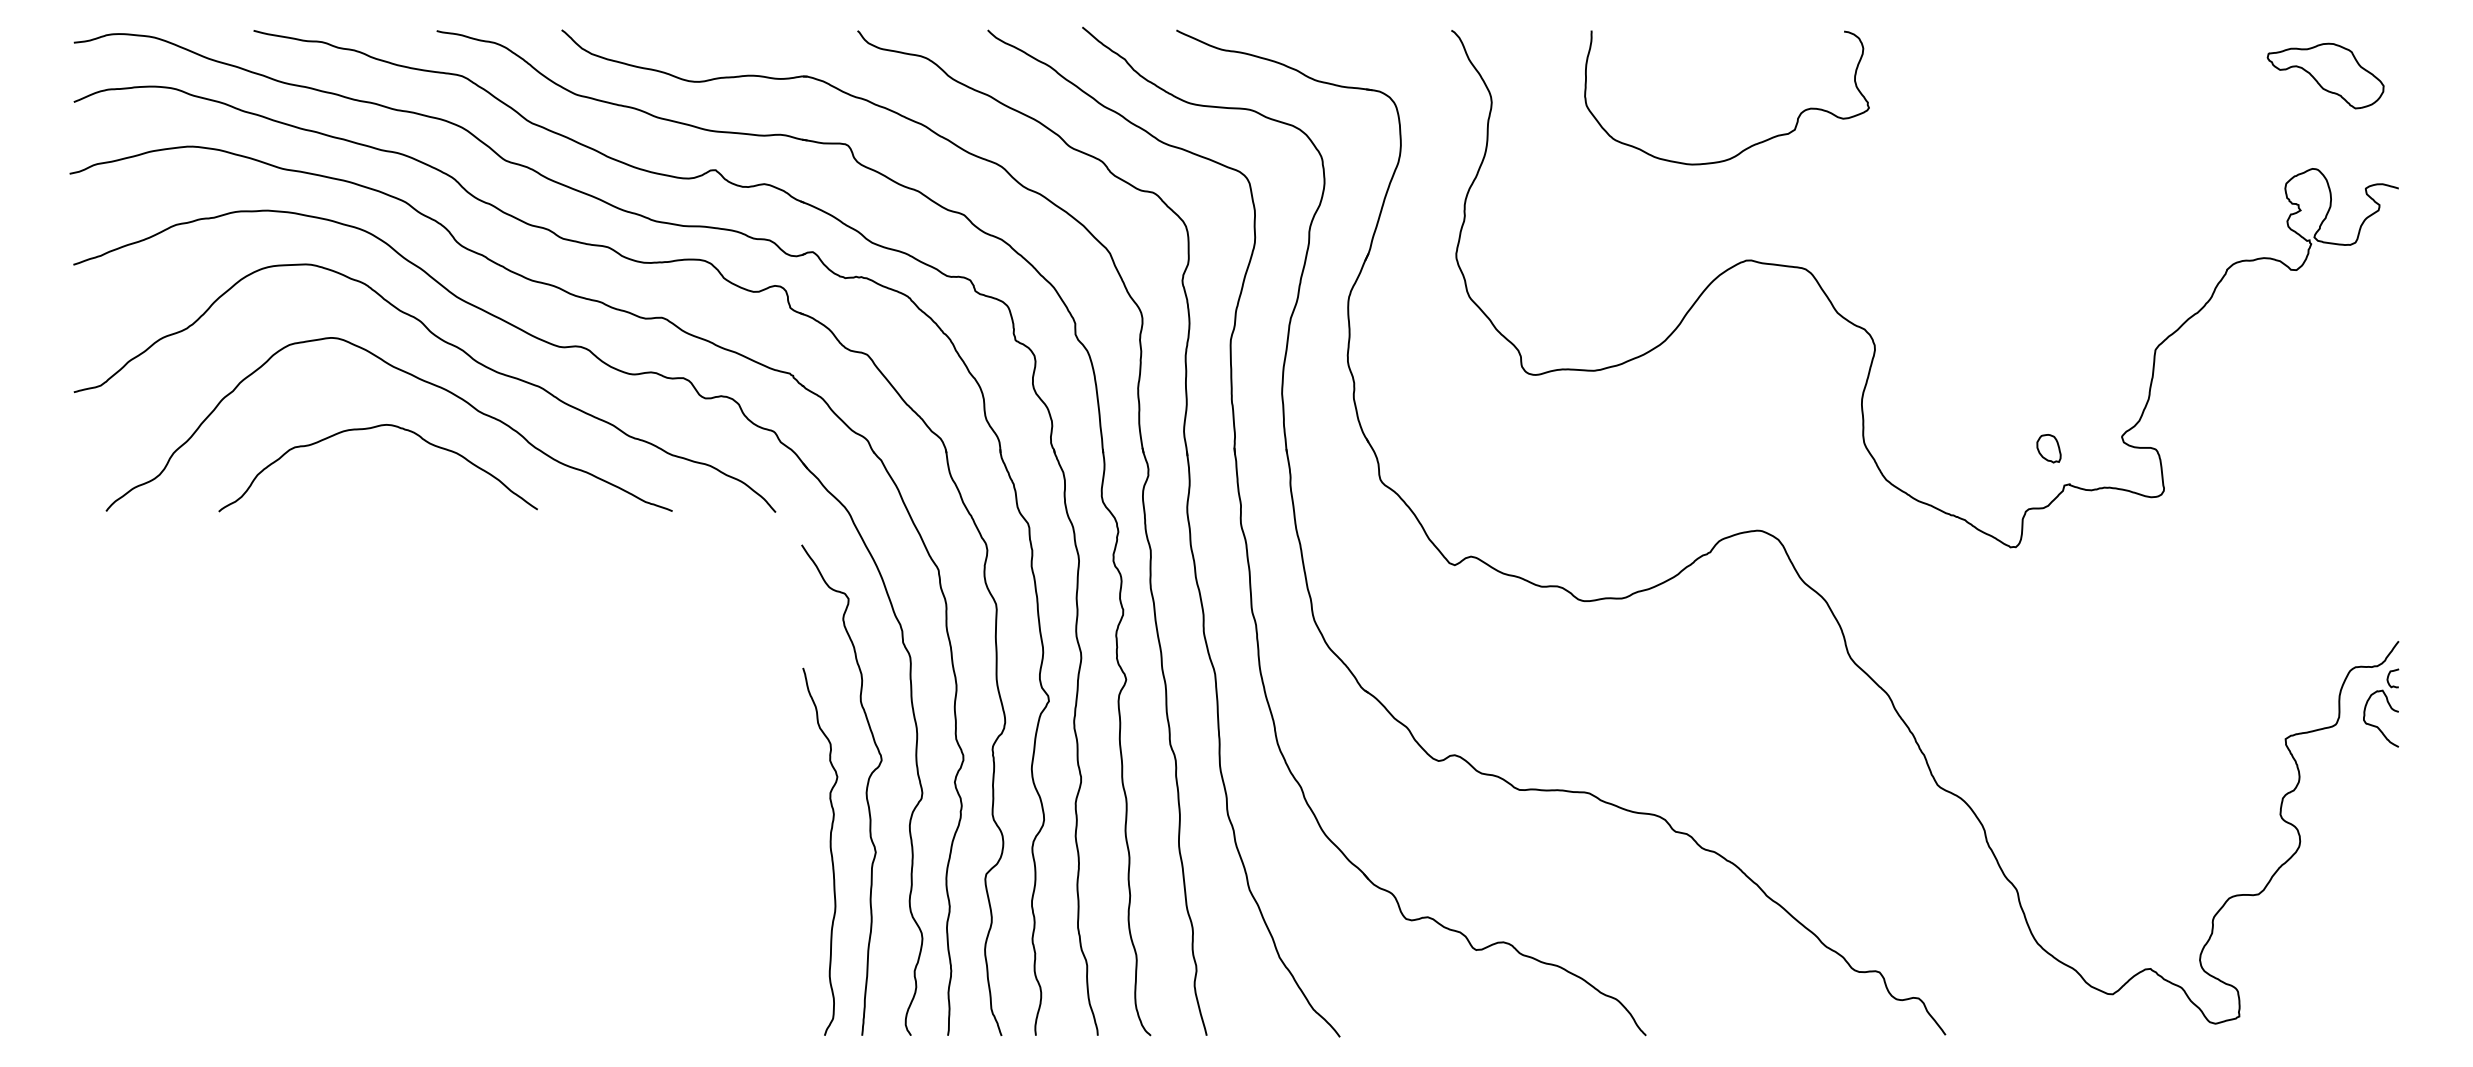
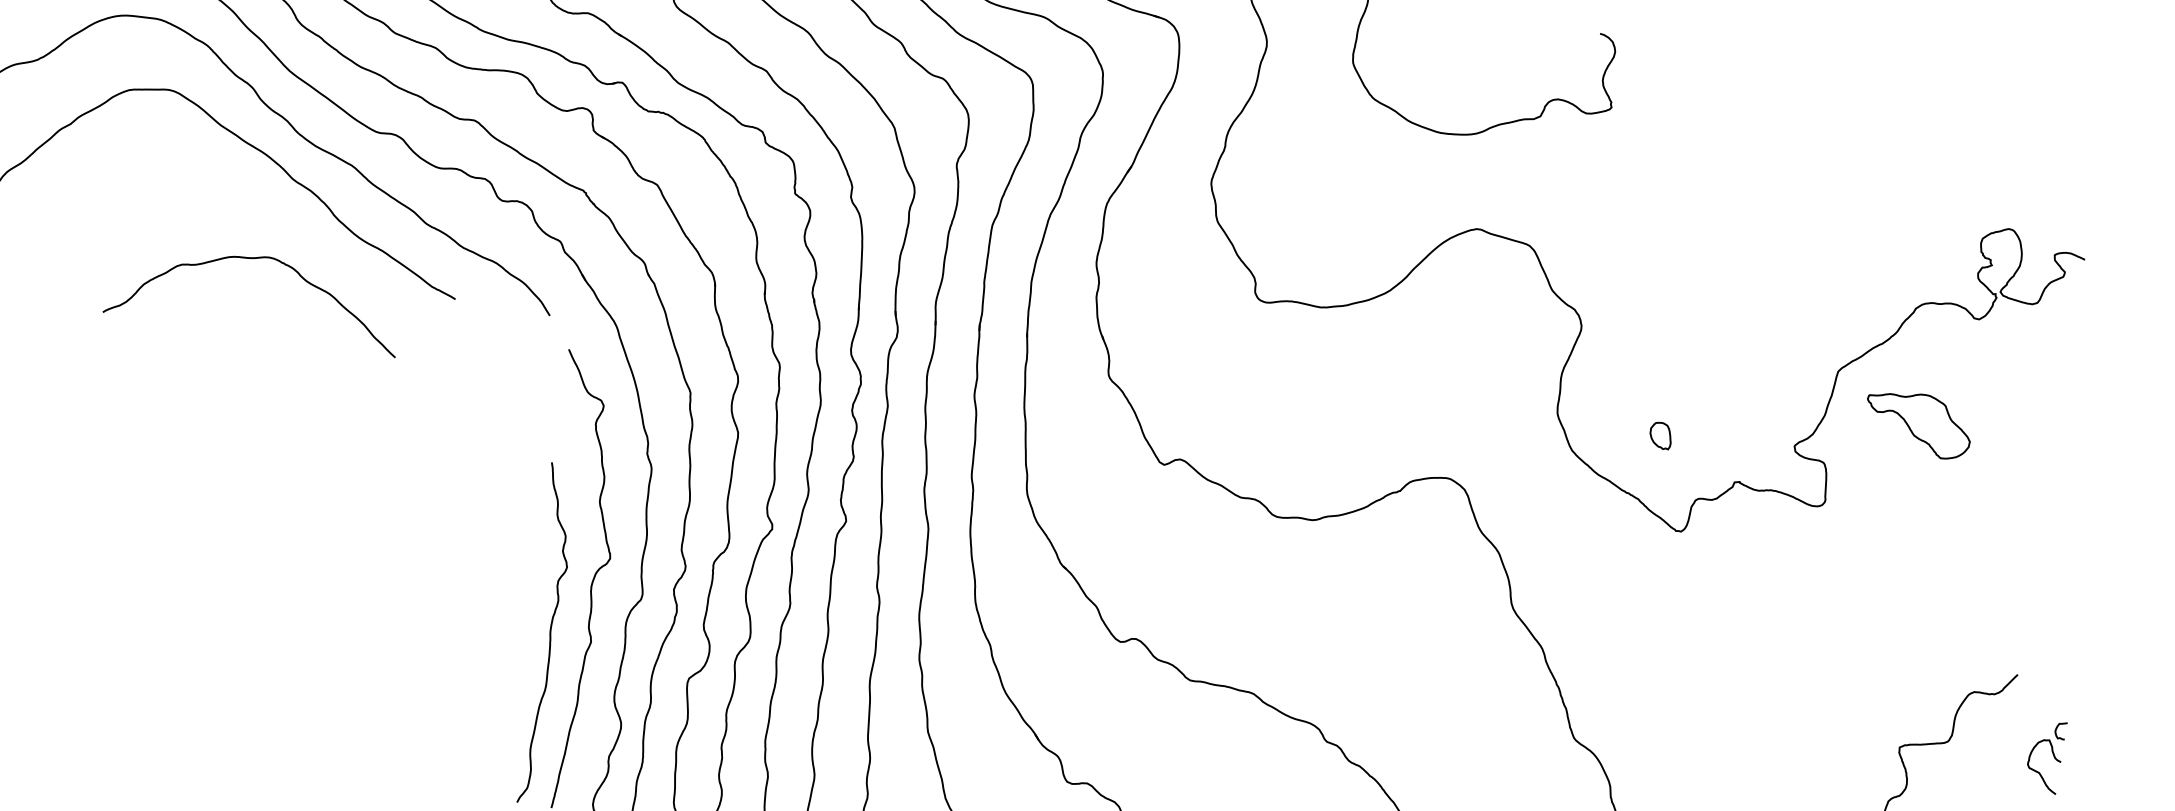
part: (2325, 75) -> (1918, 423), moved
curve: (369, 429) -> (253, 259), moved
part: (2048, 448) -> (1660, 435), moved
part: (2387, 703) -> (2051, 752), moved

